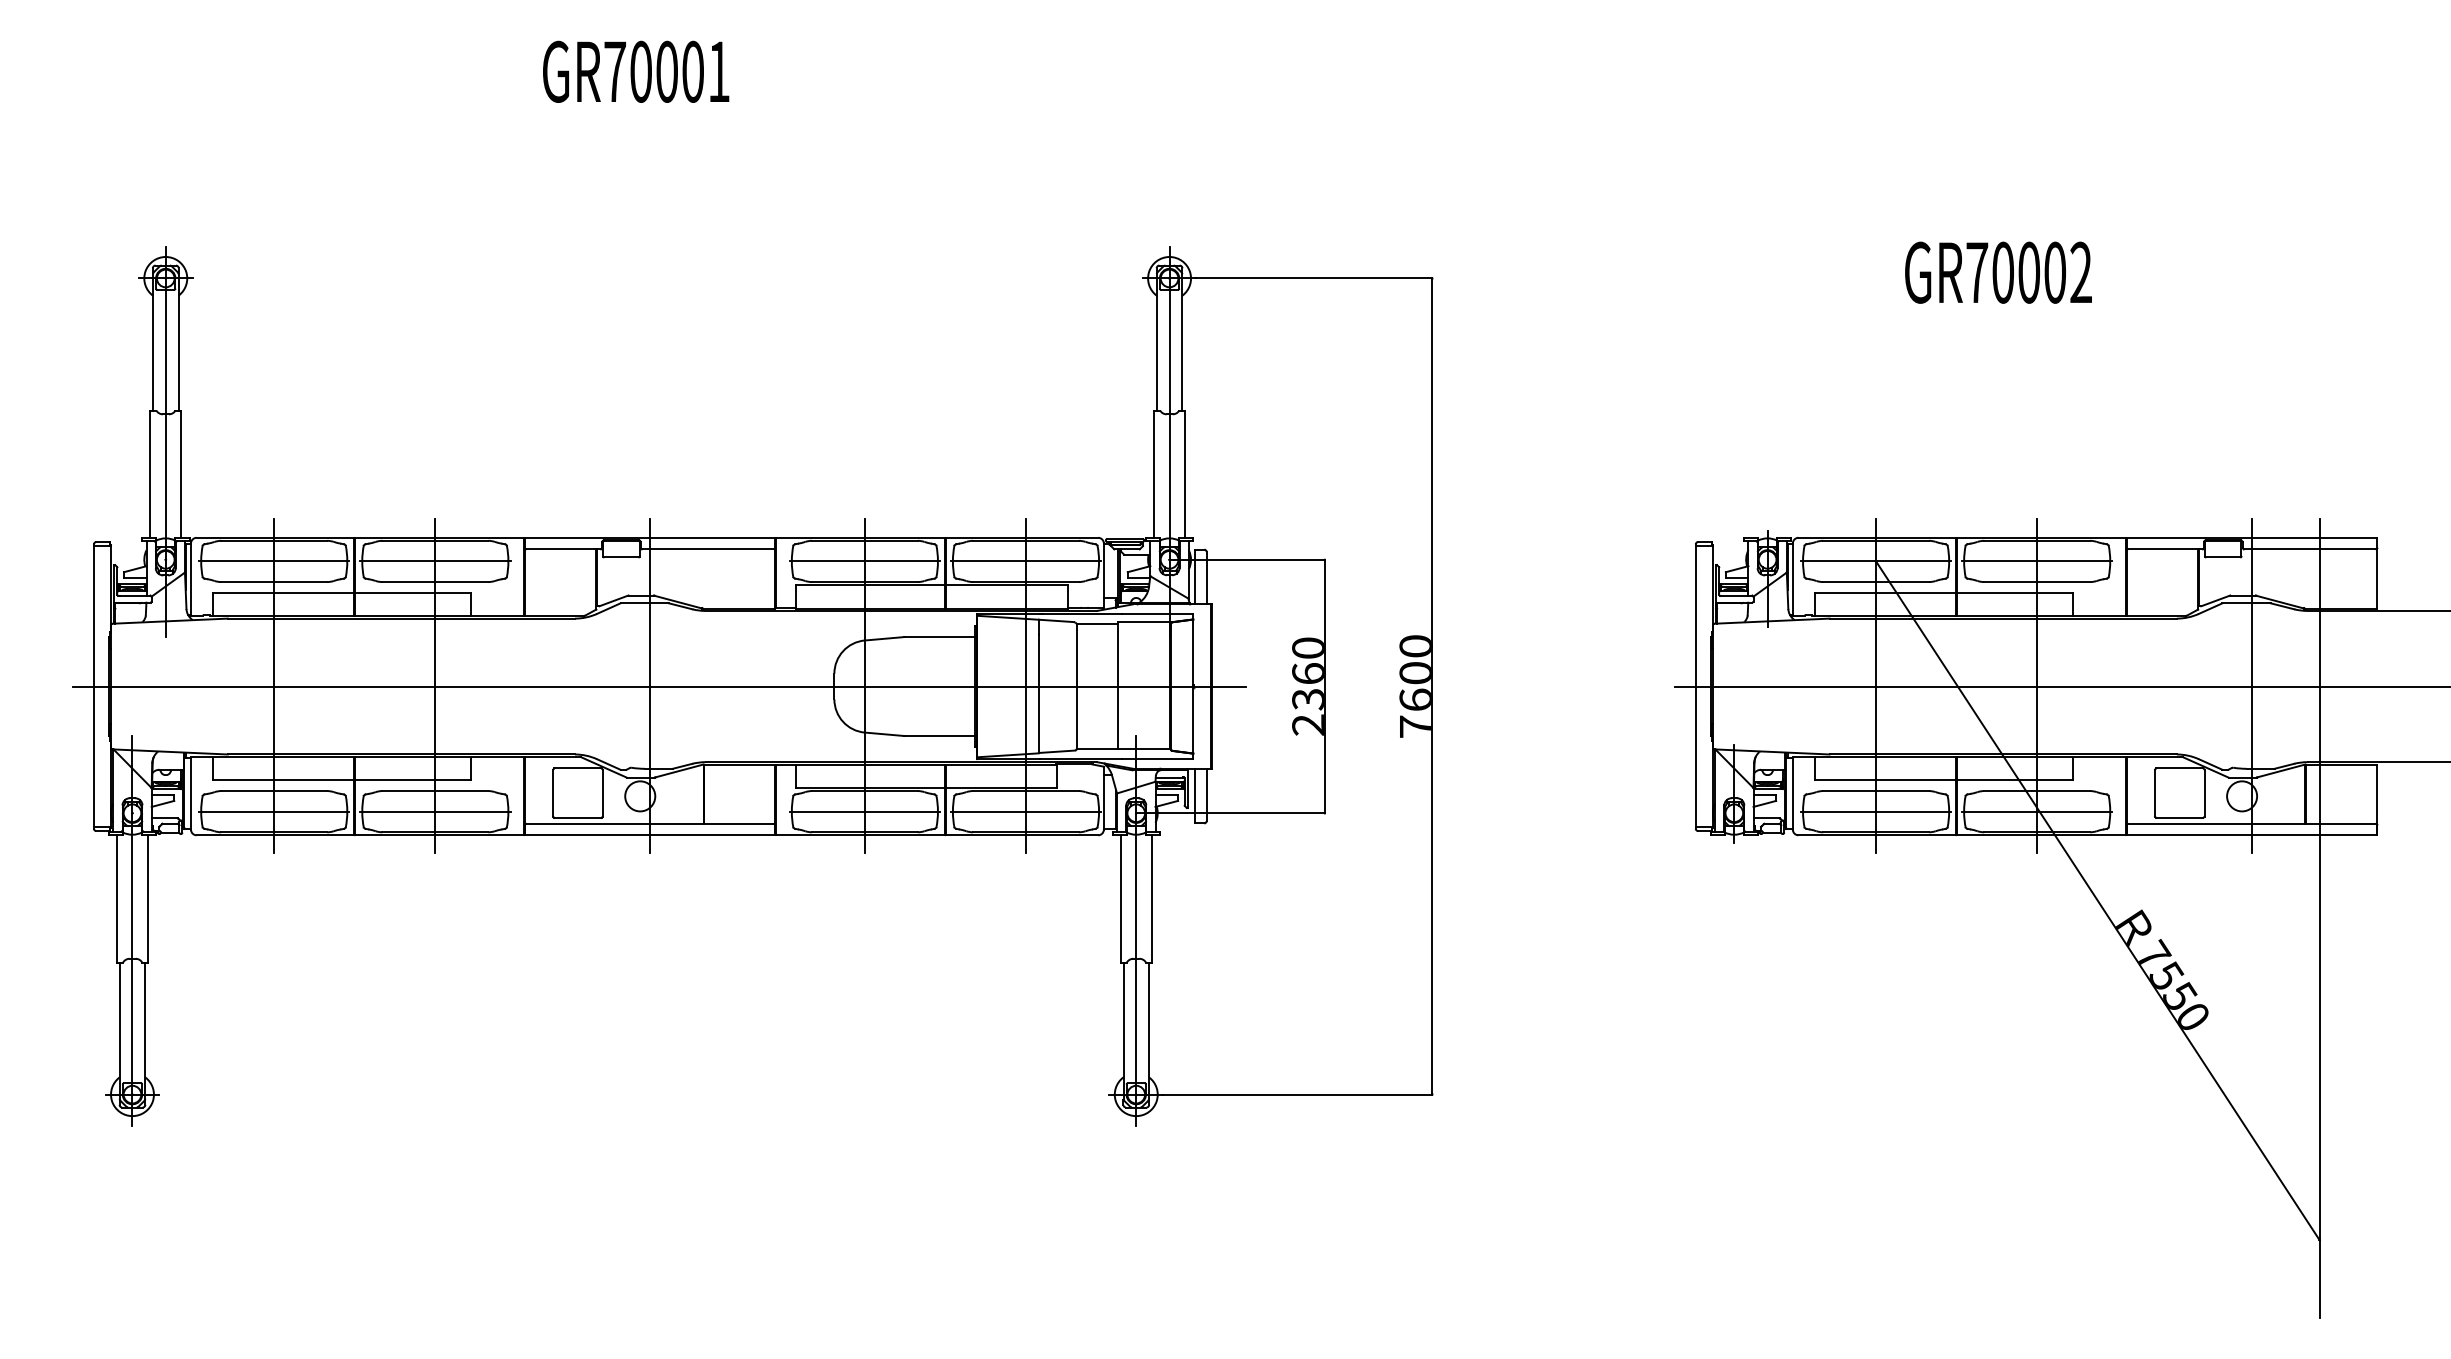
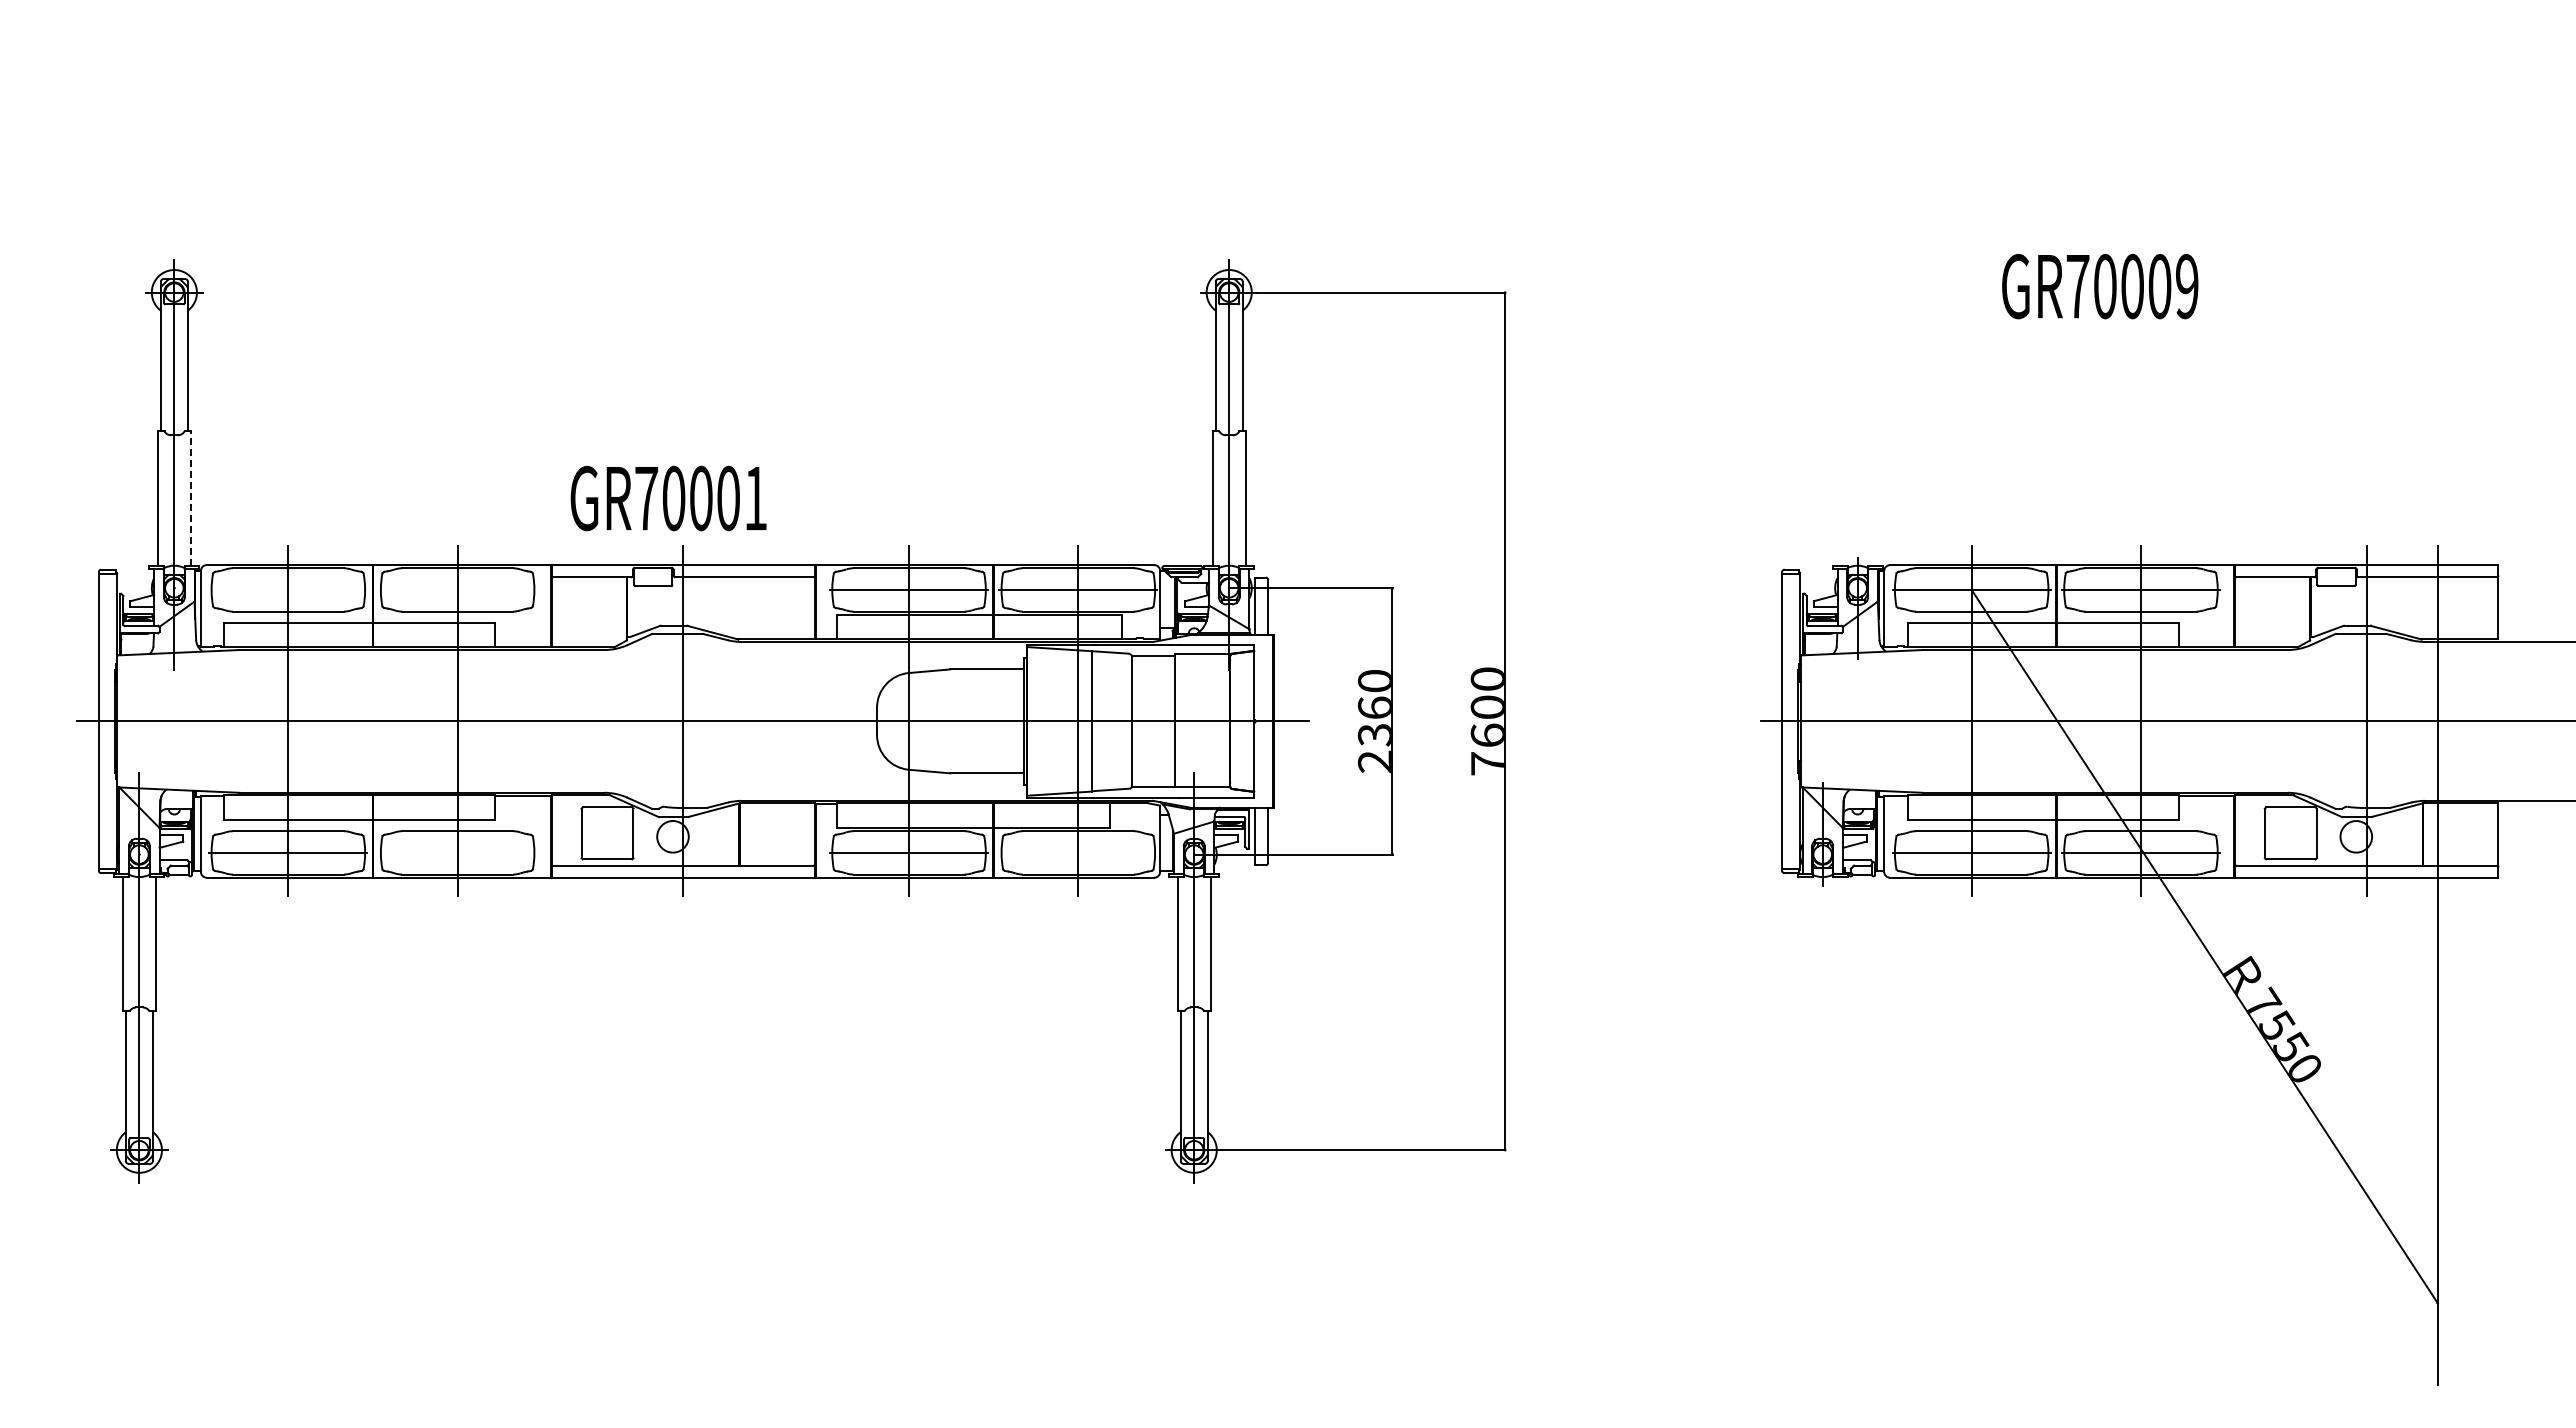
text: (635, 71) -> (668, 498), moved
text: (2081, 272) -> (2187, 286), GR70002 -> GR70009
line: (181, 474) -> (190, 498), solid -> dashed
line: (274, 561) -> (288, 589), removed
line: (435, 561) -> (457, 589), removed
line: (435, 811) -> (457, 852), removed
line: (1026, 811) -> (1078, 852), removed

